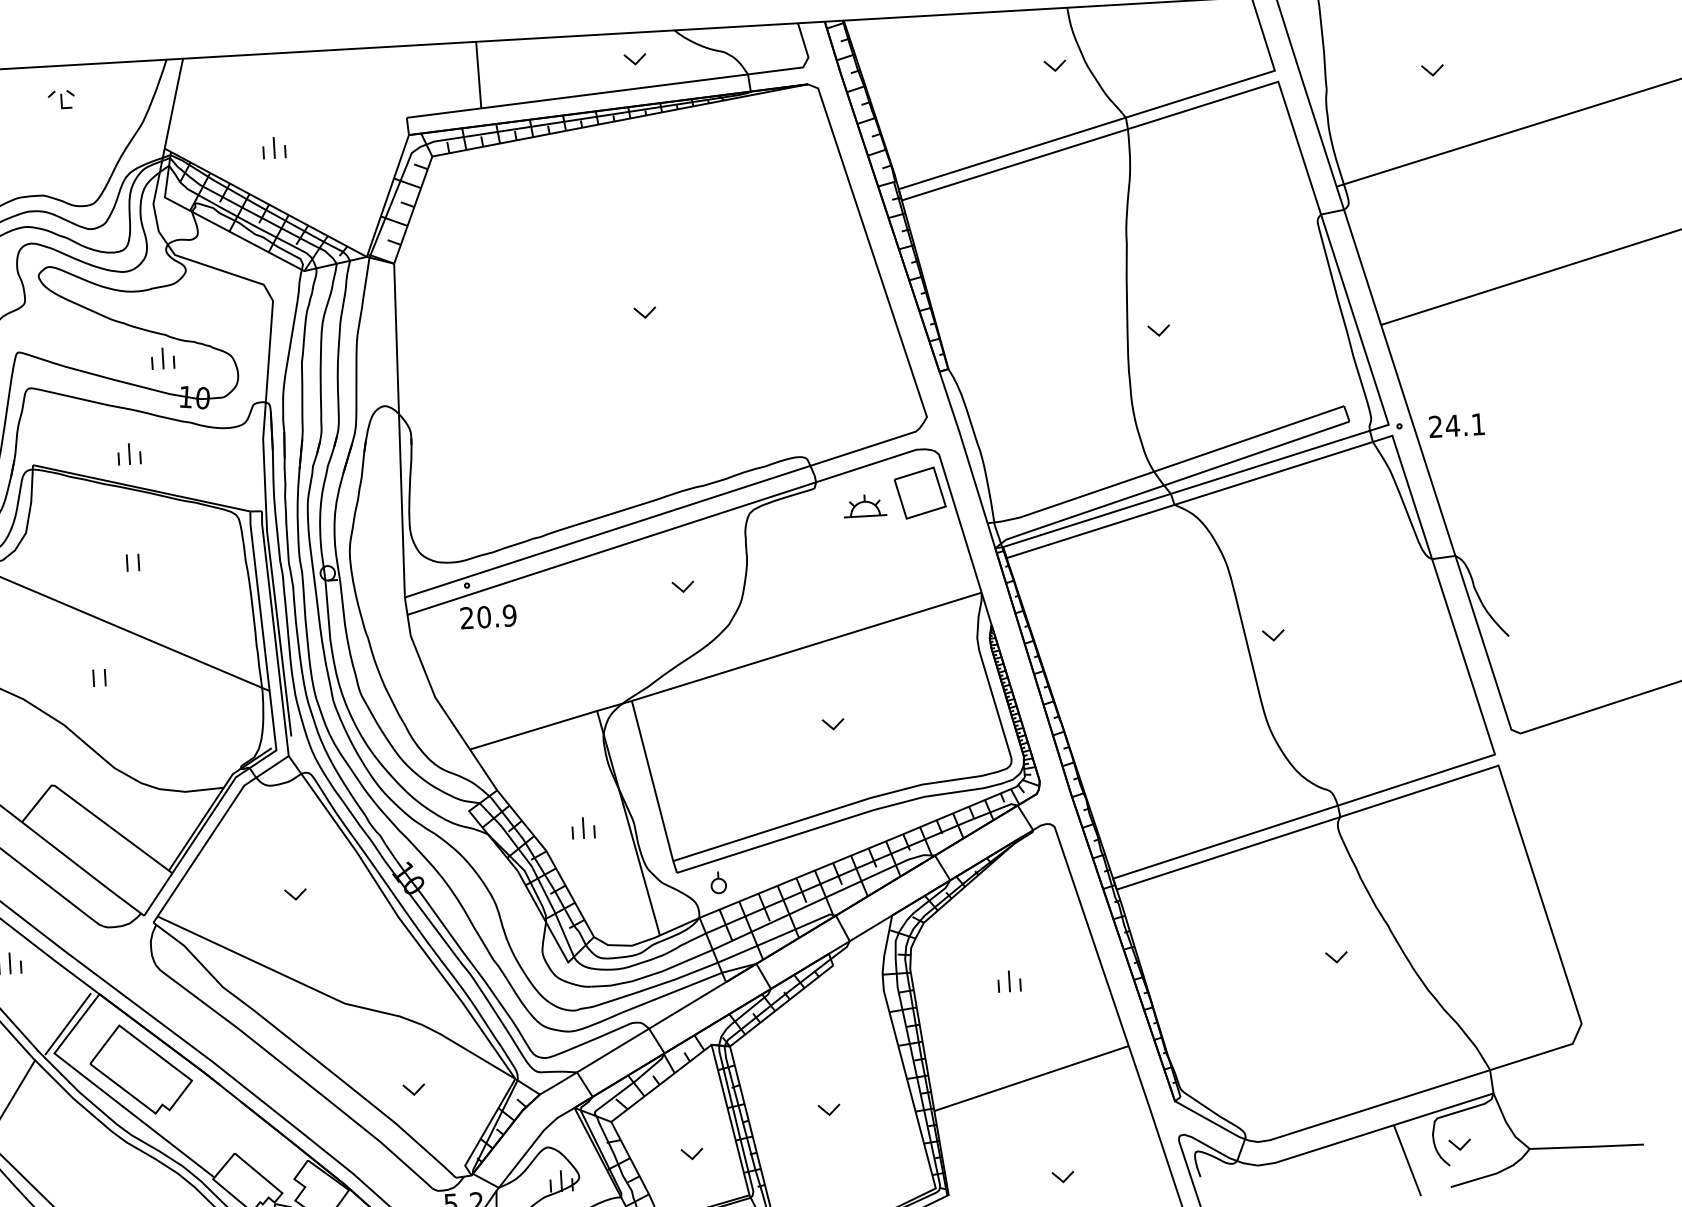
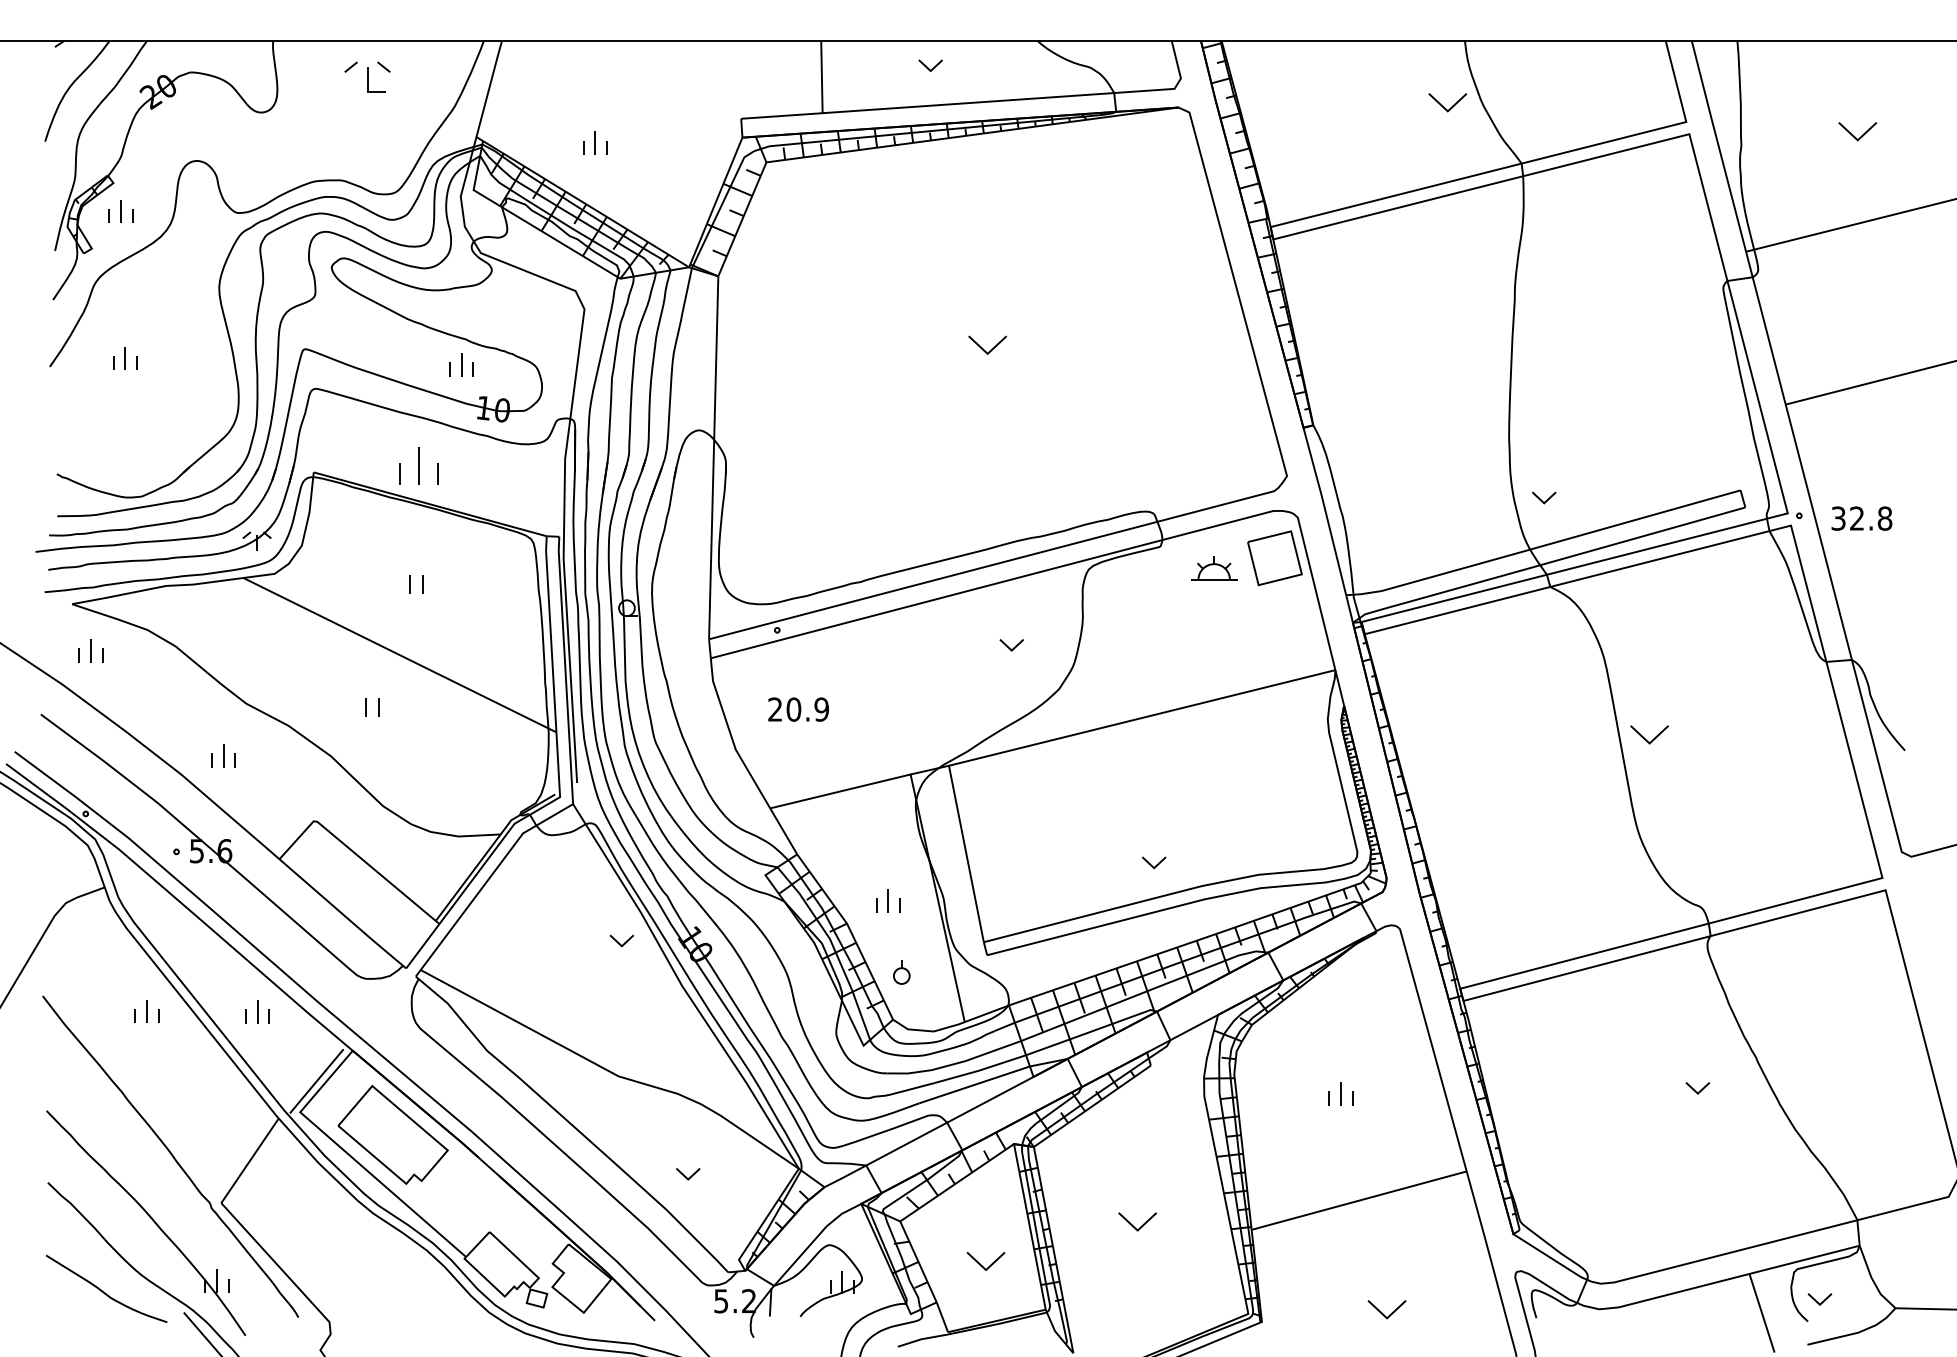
part: (634, 59) -> (930, 65), moved
part: (1055, 66) -> (1448, 103), size x1.6
part: (1432, 70) -> (1857, 131), size x1.6
part: (61, 99) -> (367, 77), size x1.6
part: (645, 312) -> (987, 345), size x1.6
part: (1159, 330) -> (1544, 497), moved
text: (1456, 425) -> (1861, 518), 24.1 -> 32.8
part: (128, 454) -> (418, 466), size x1.6
text: (488, 616) -> (798, 709), moved
part: (1273, 635) -> (1649, 734), size x1.6
part: (833, 724) -> (1154, 862), moved
part: (718, 882) -> (901, 972), moved
part: (295, 894) -> (621, 940), moved
part: (829, 1110) -> (1137, 1222), size x1.6
part: (691, 1154) -> (985, 1261), size x1.6
part: (1063, 1177) -> (1387, 1309), size x1.6

